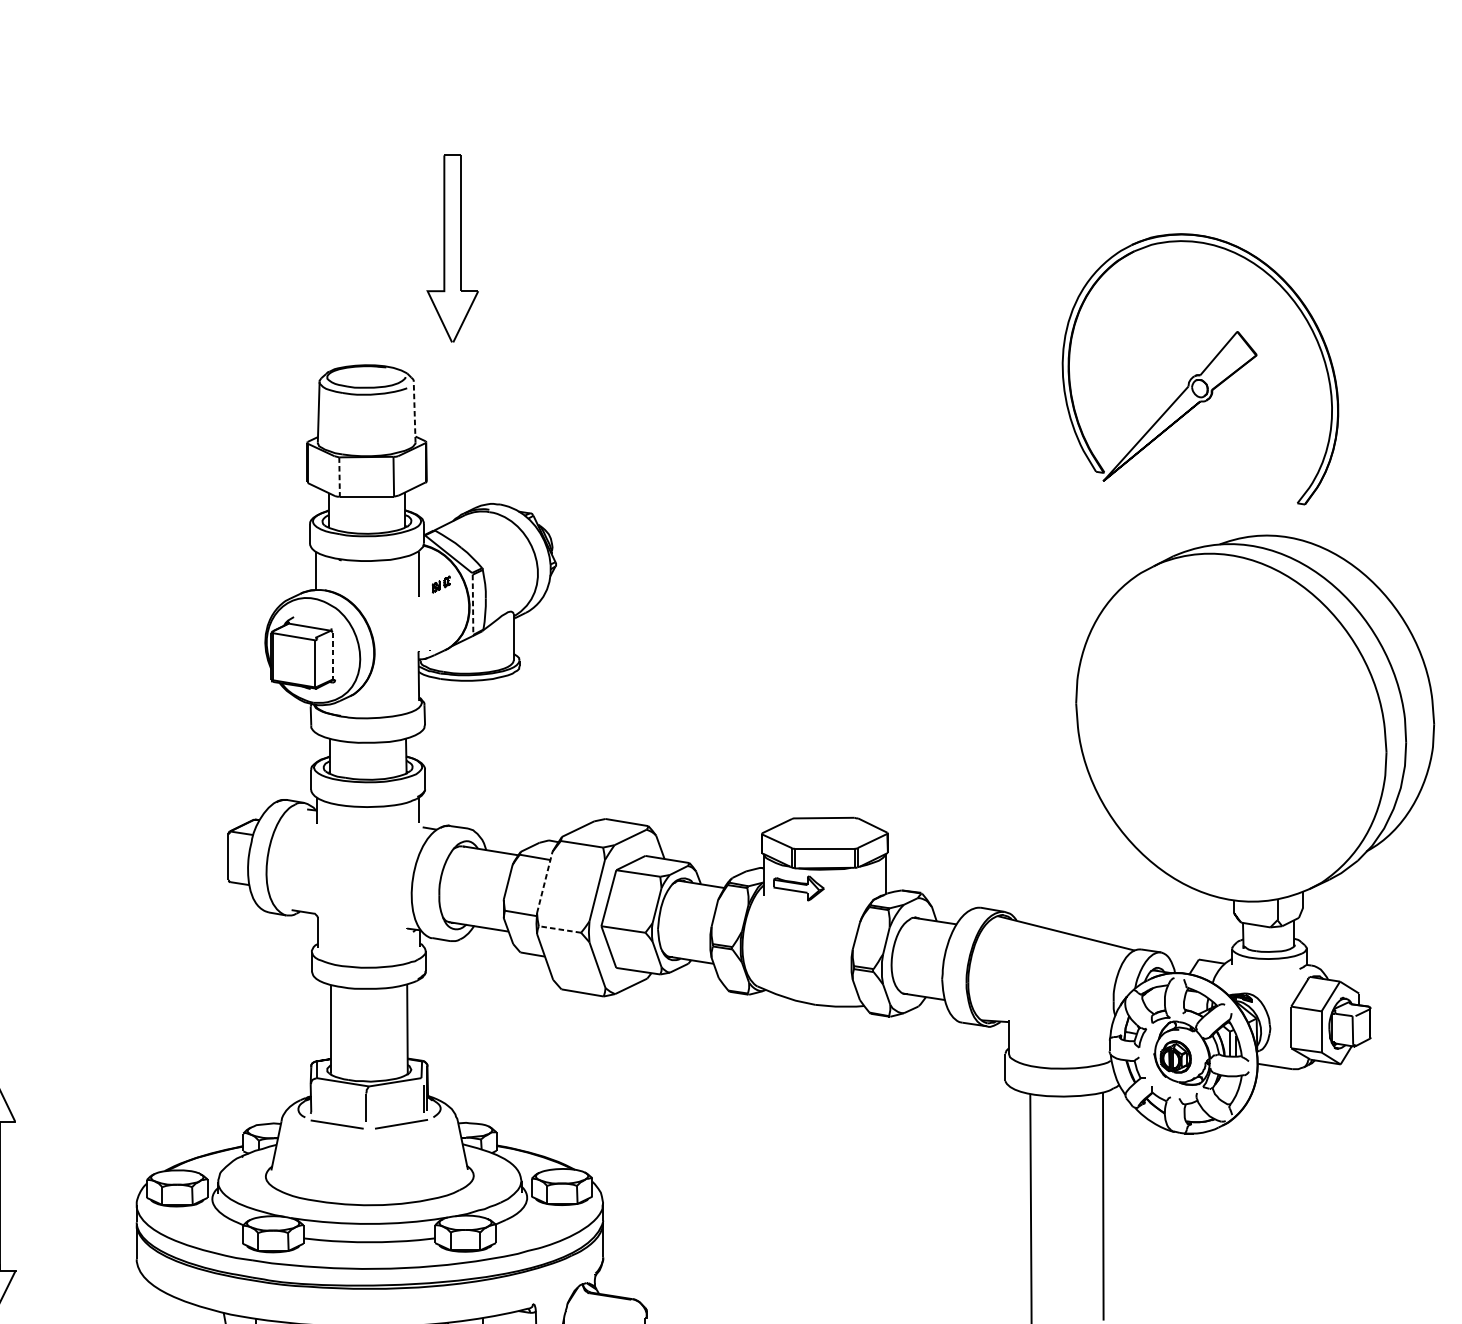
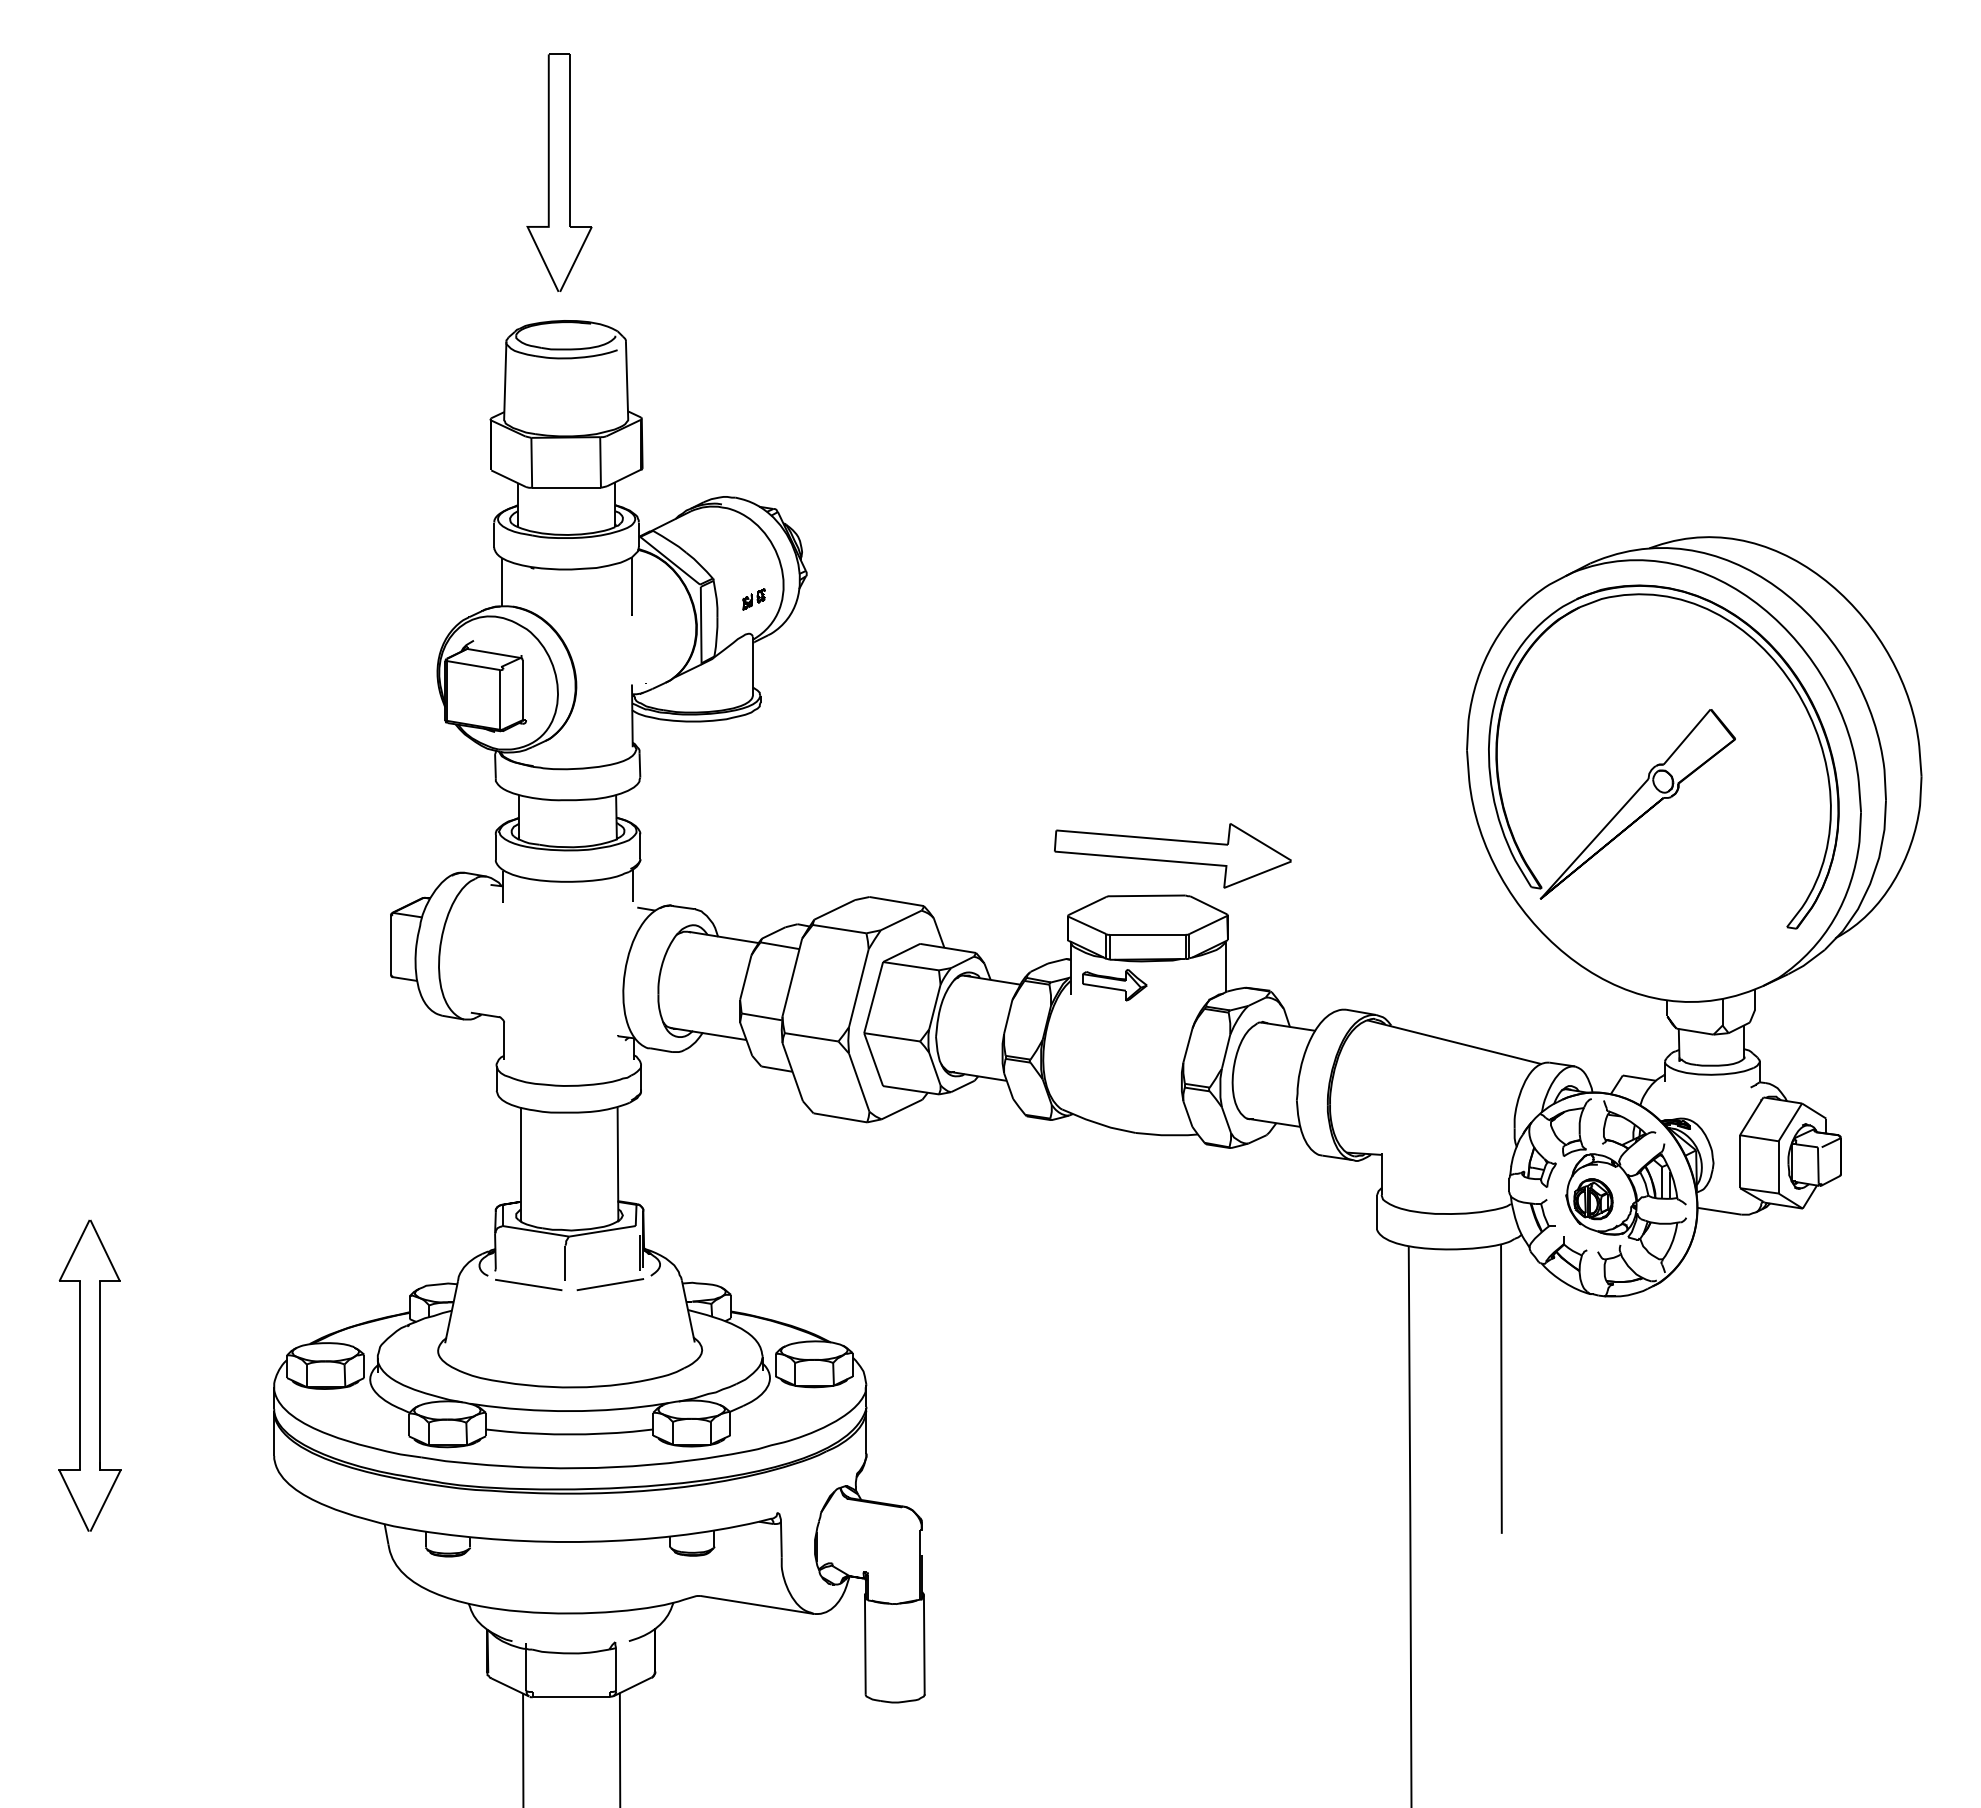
part: (452, 248) -> (559, 172), moved
part: (1200, 368) -> (1663, 756), moved
line: (414, 412) -> (627, 380), dashed -> solid
line: (339, 476) -> (531, 462), dashed -> solid
part: (440, 584) -> (753, 599), moved
line: (473, 605) -> (701, 625), dashed -> solid
line: (333, 656) -> (523, 690), dashed -> solid
part: (844, 786) -> (1172, 855), added
line: (544, 882) -> (792, 977), dashed -> solid
line: (559, 929) -> (811, 1037), dashed -> solid

